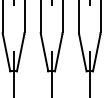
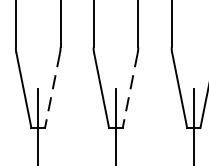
line: (20, 53) -> (52, 91), solid -> dashed
line: (58, 53) -> (129, 91), solid -> dashed

